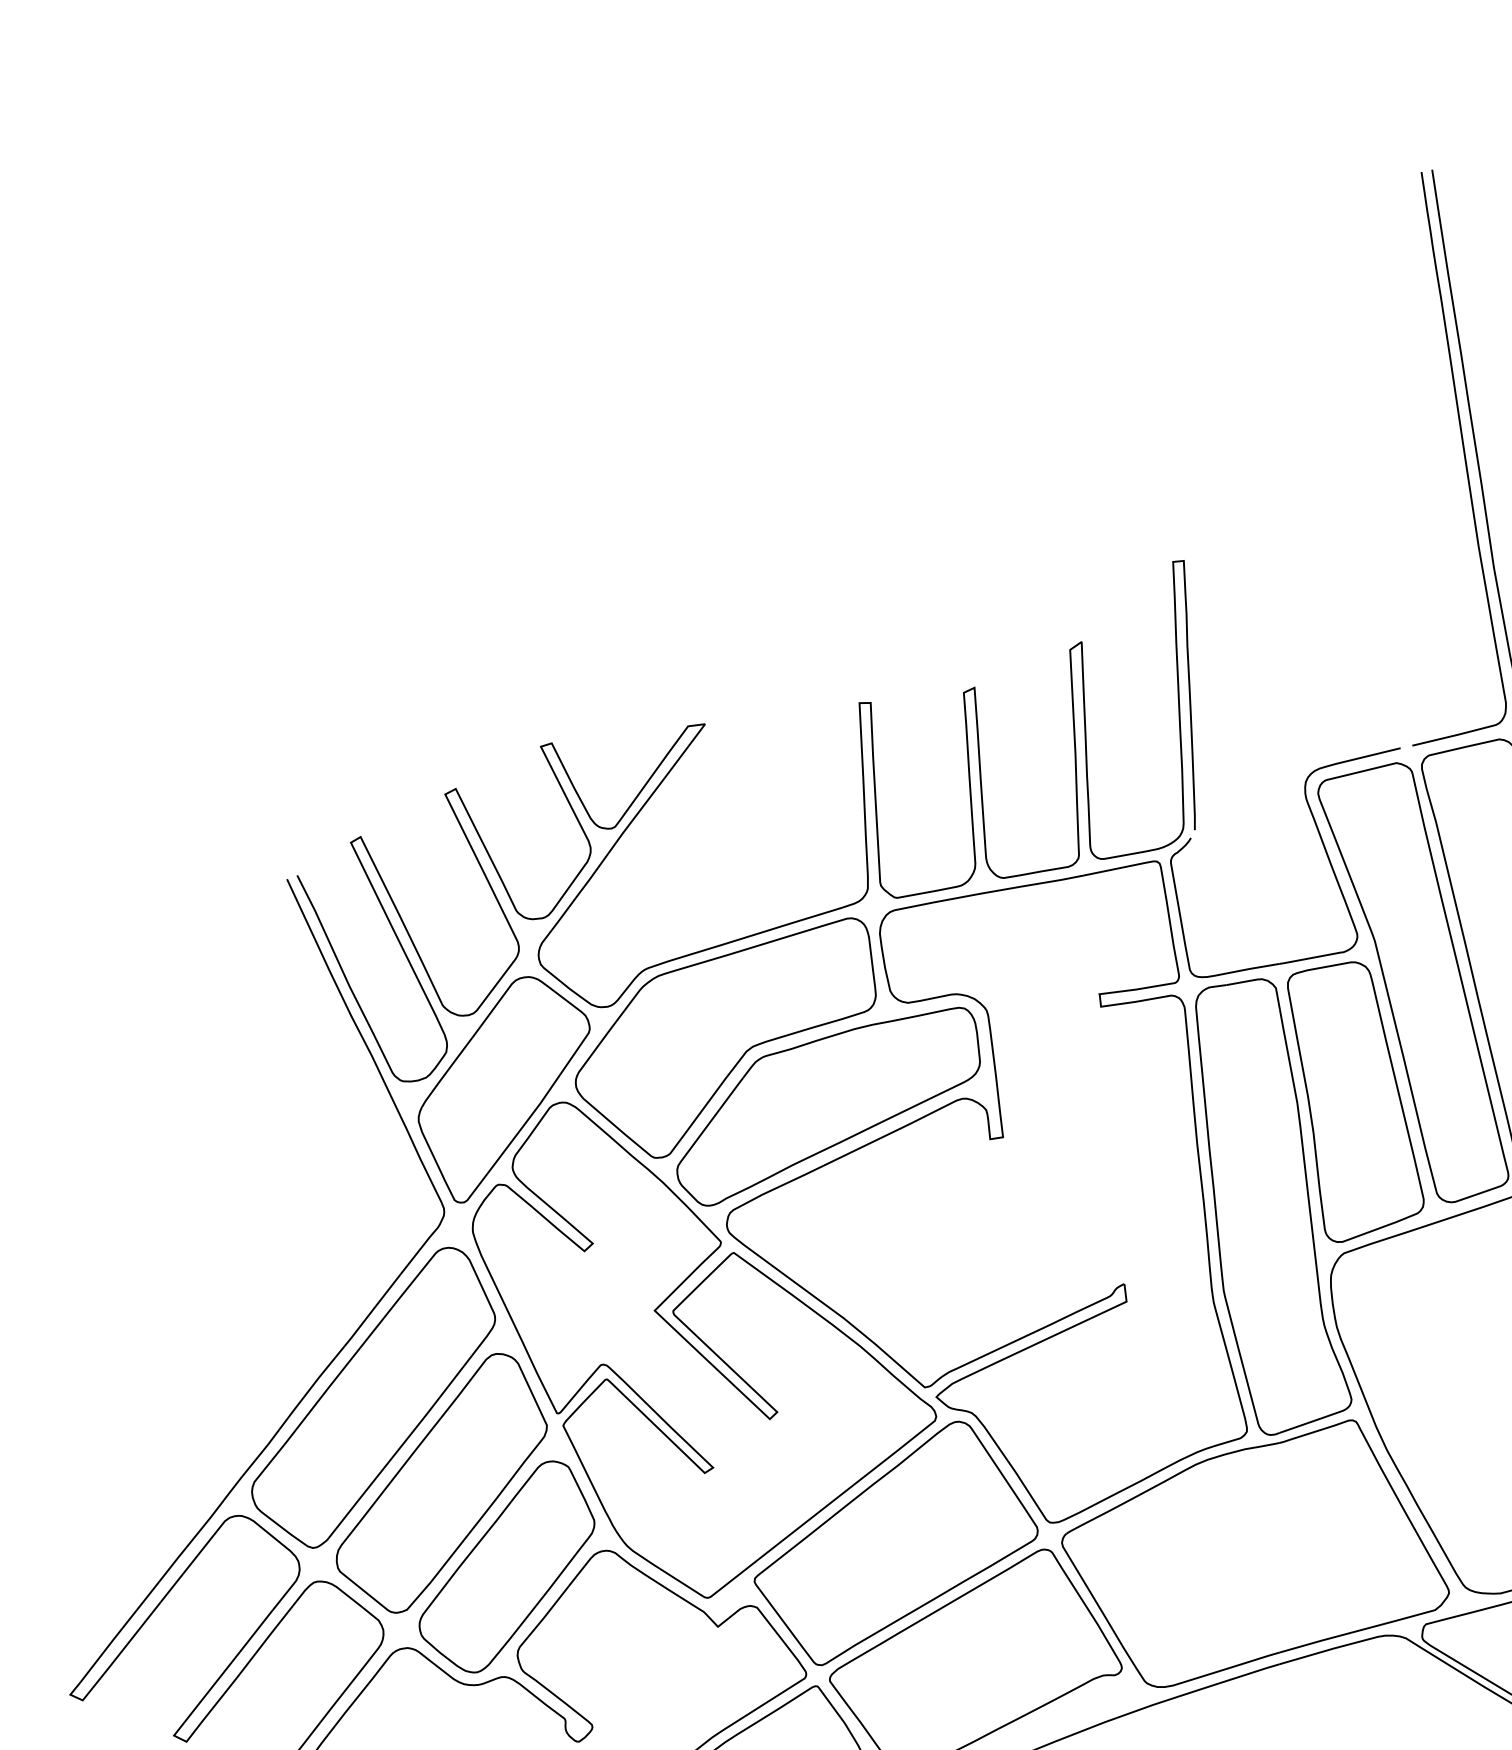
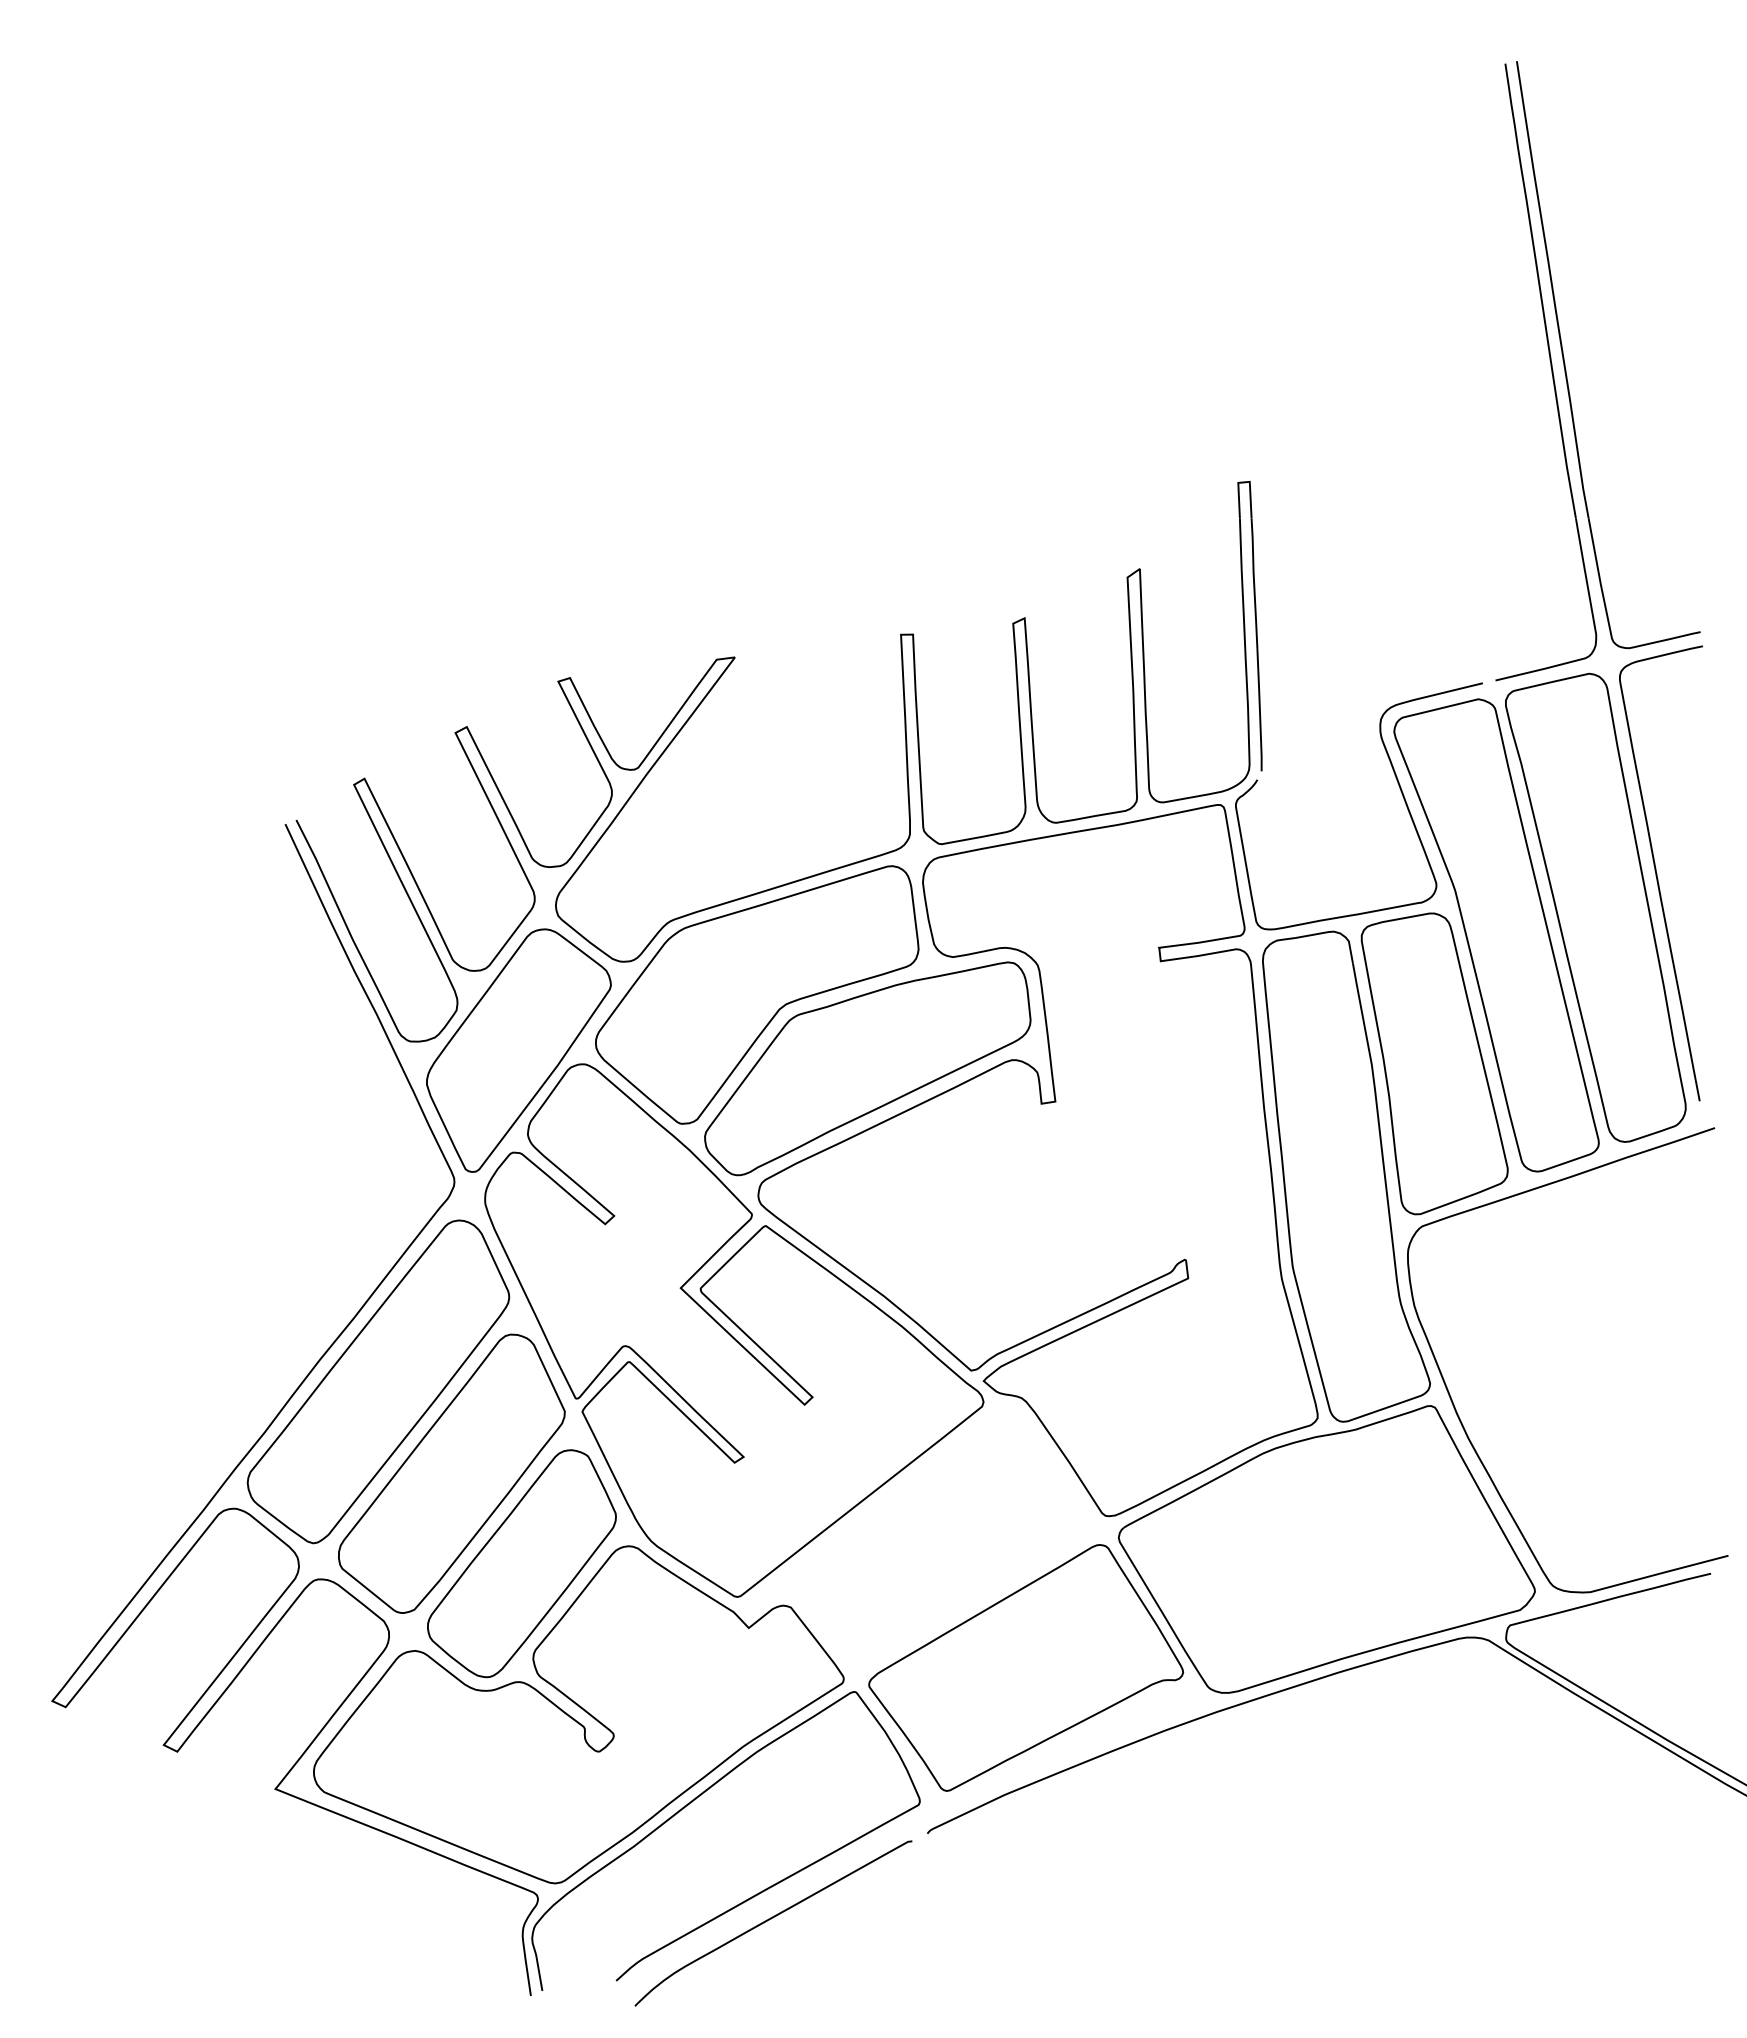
part: (896, 1543) -> (940, 1538), removed

